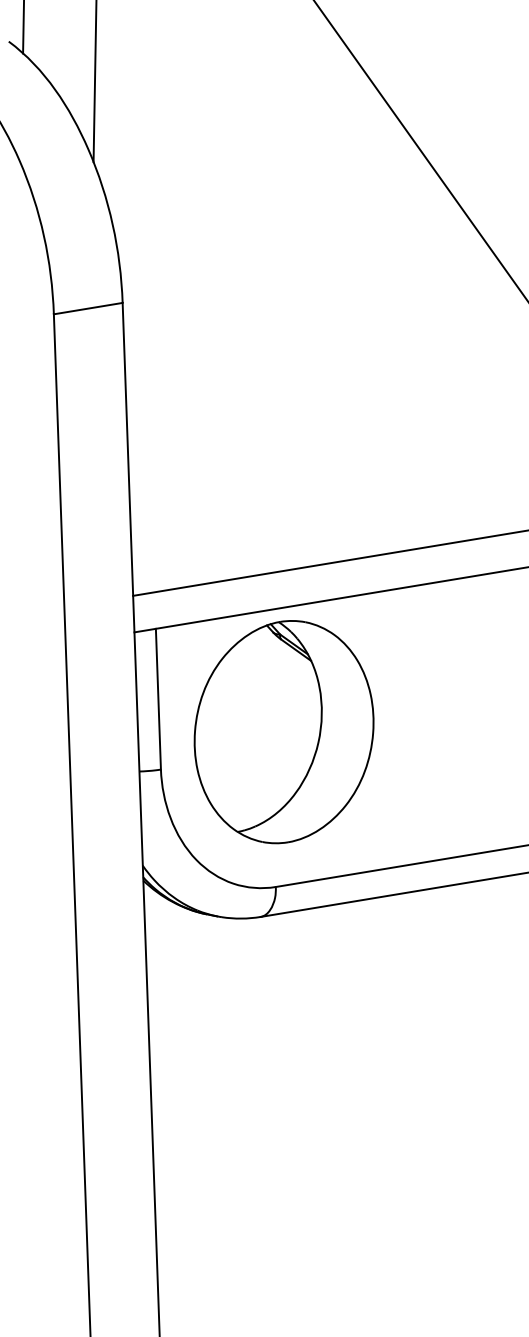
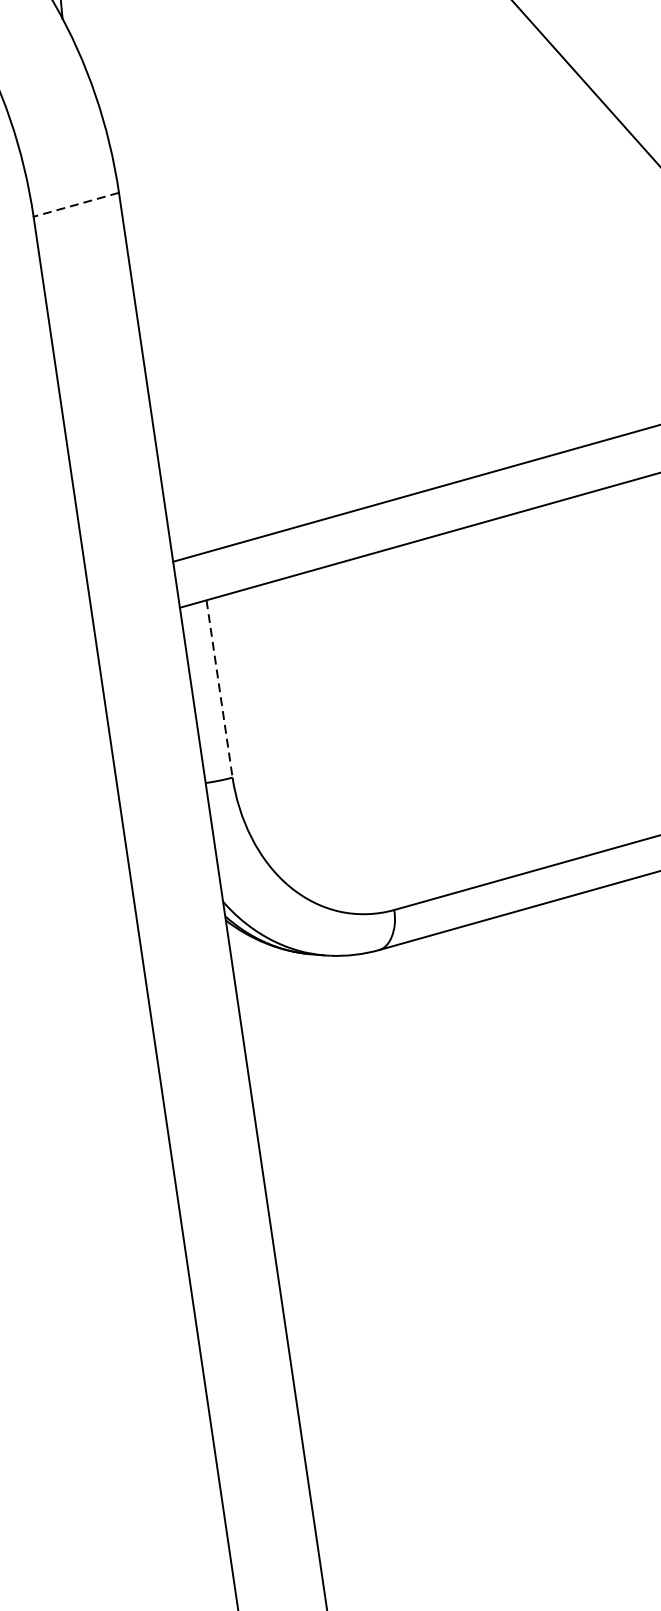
line: (88, 308) -> (76, 204), solid -> dashed
line: (158, 699) -> (219, 689), solid -> dashed
part: (283, 732) -> (382, 713), removed

